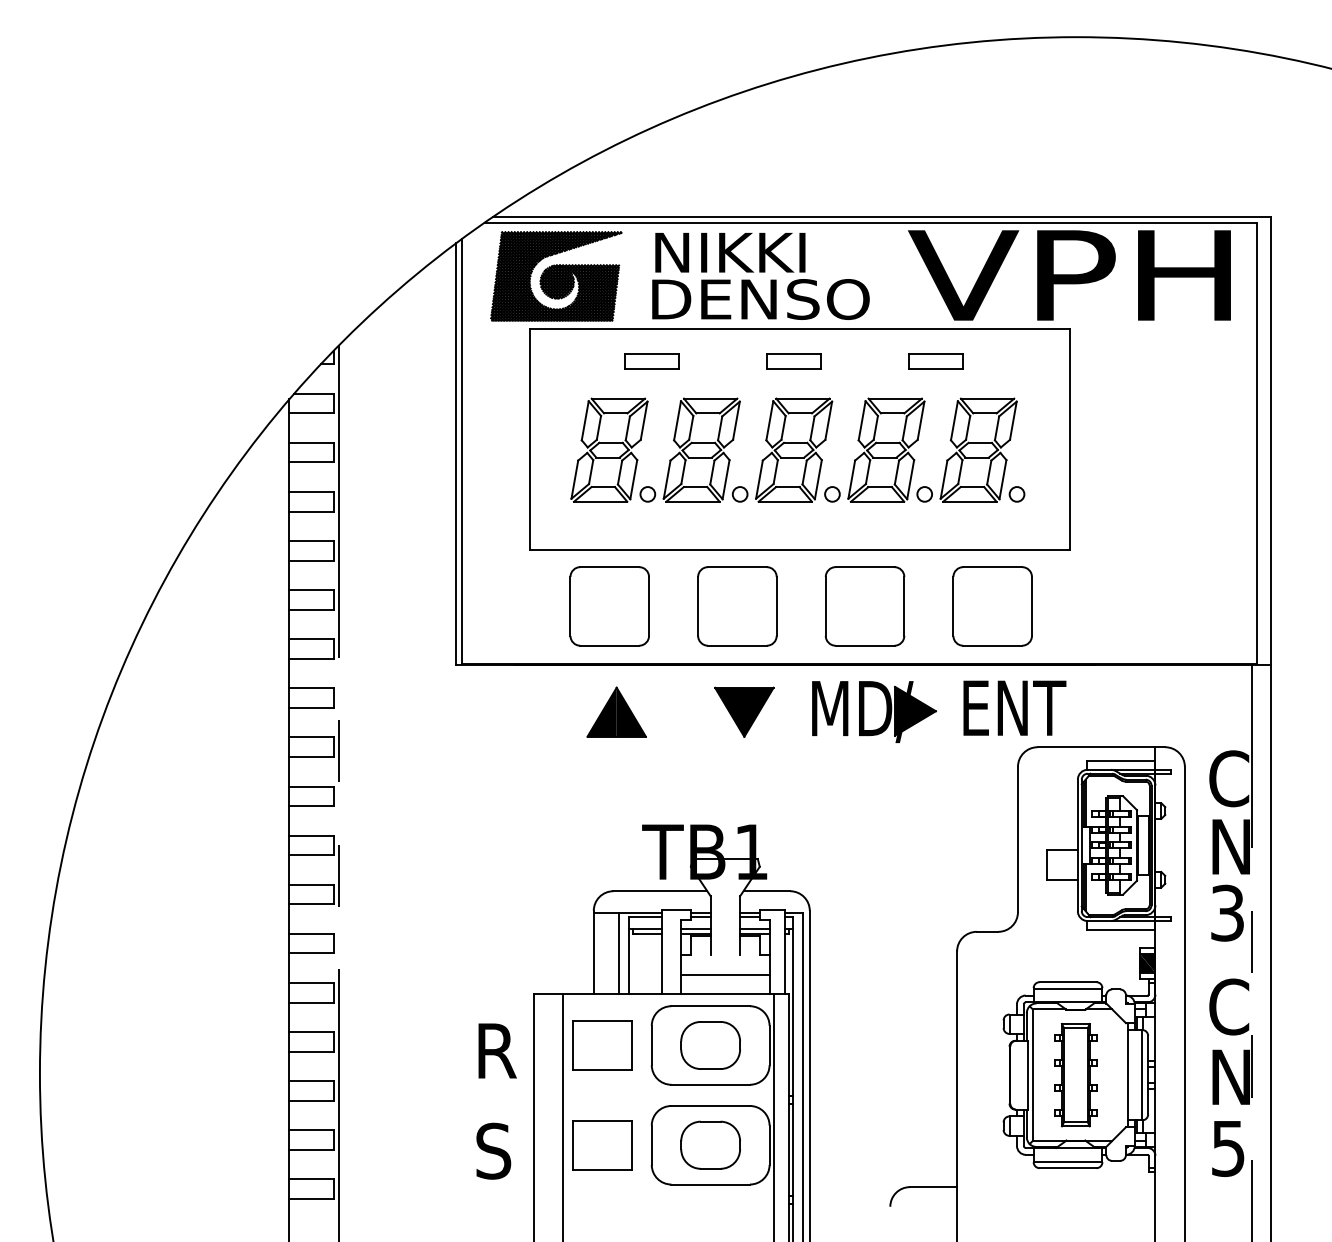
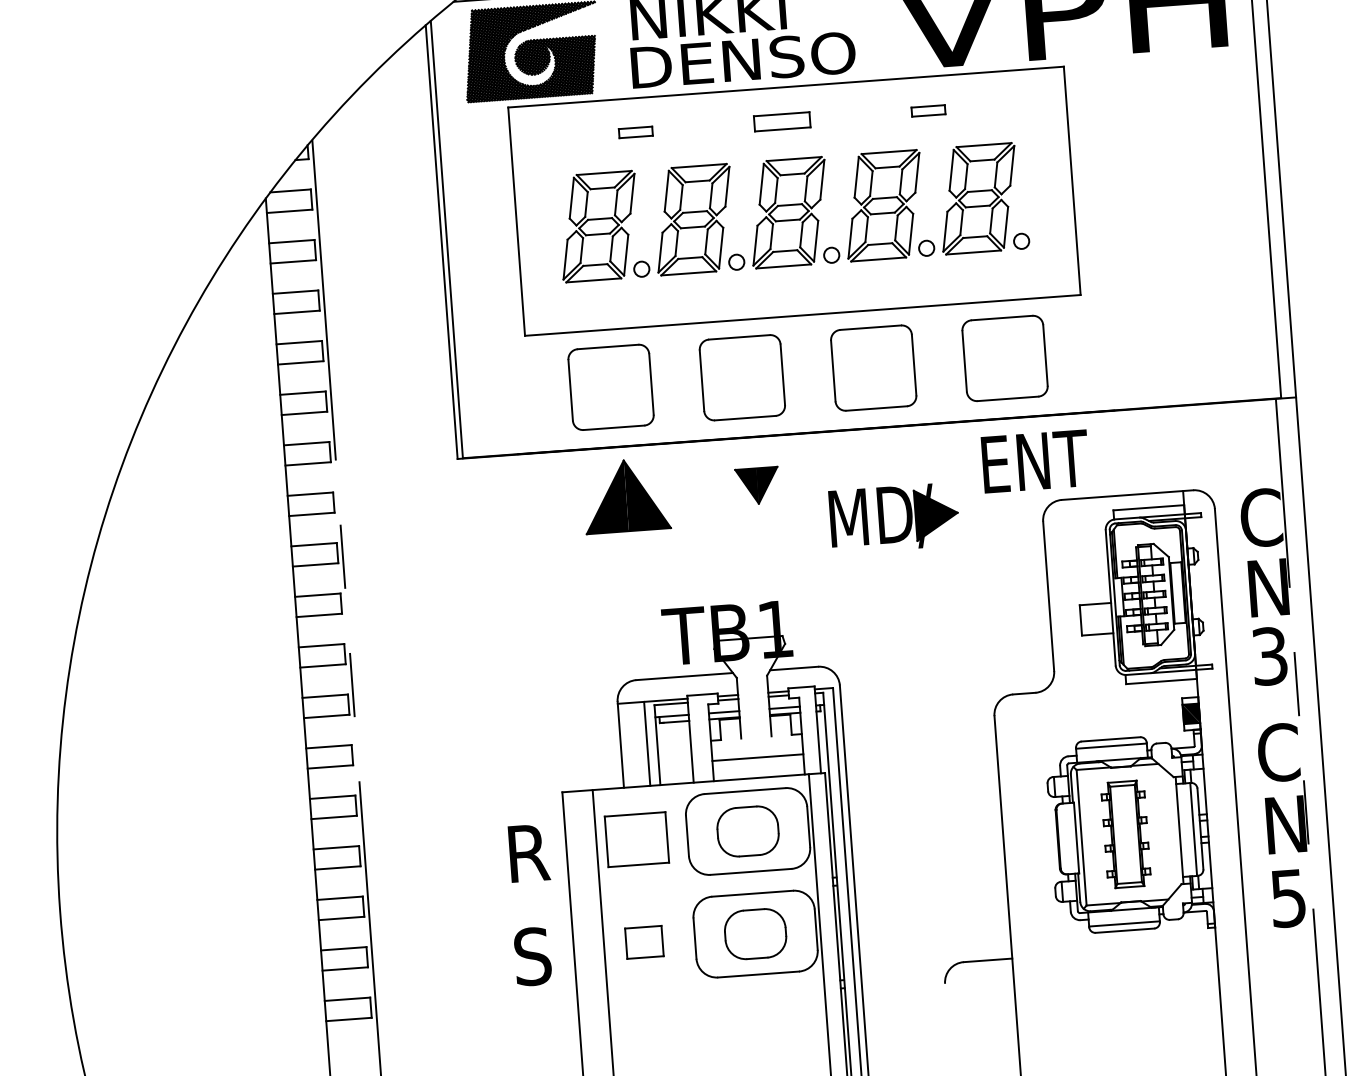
part: (651, 361) -> (635, 132), size x0.6
part: (935, 361) -> (927, 110), size x0.6
part: (616, 711) -> (625, 494), size x1.4
part: (744, 711) -> (757, 485), size x0.7
part: (874, 711) -> (894, 517), moved
part: (602, 1145) -> (644, 942), size x0.6

